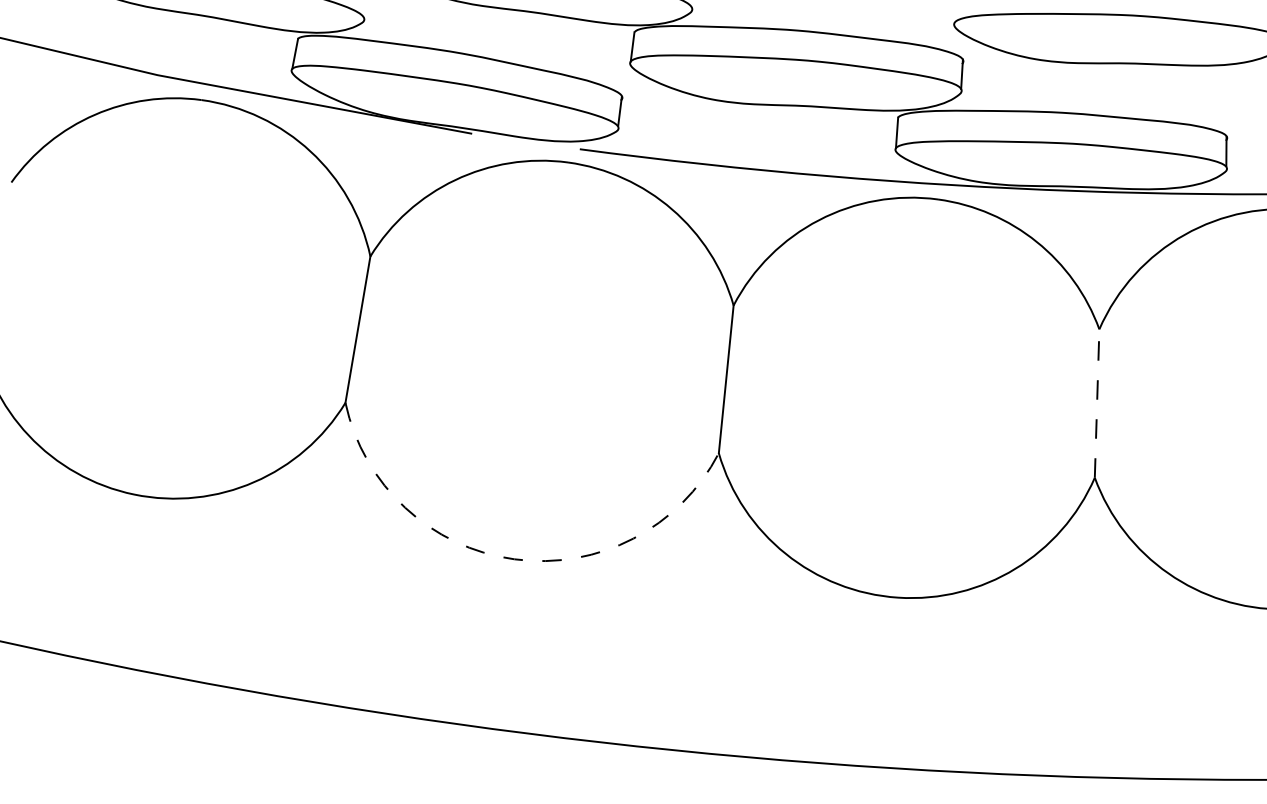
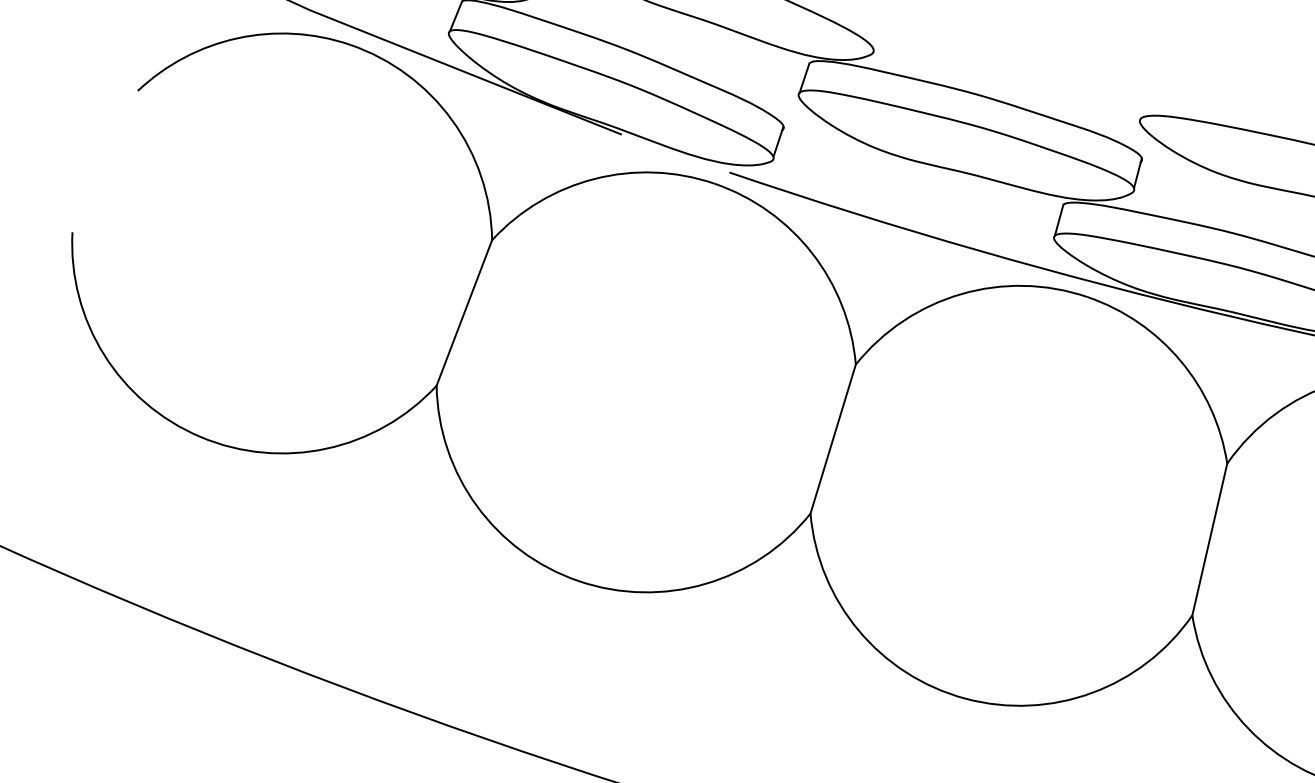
line: (1097, 403) -> (1210, 539), dashed -> solid
arc: (514, 559) -> (578, 581), dashed -> solid

